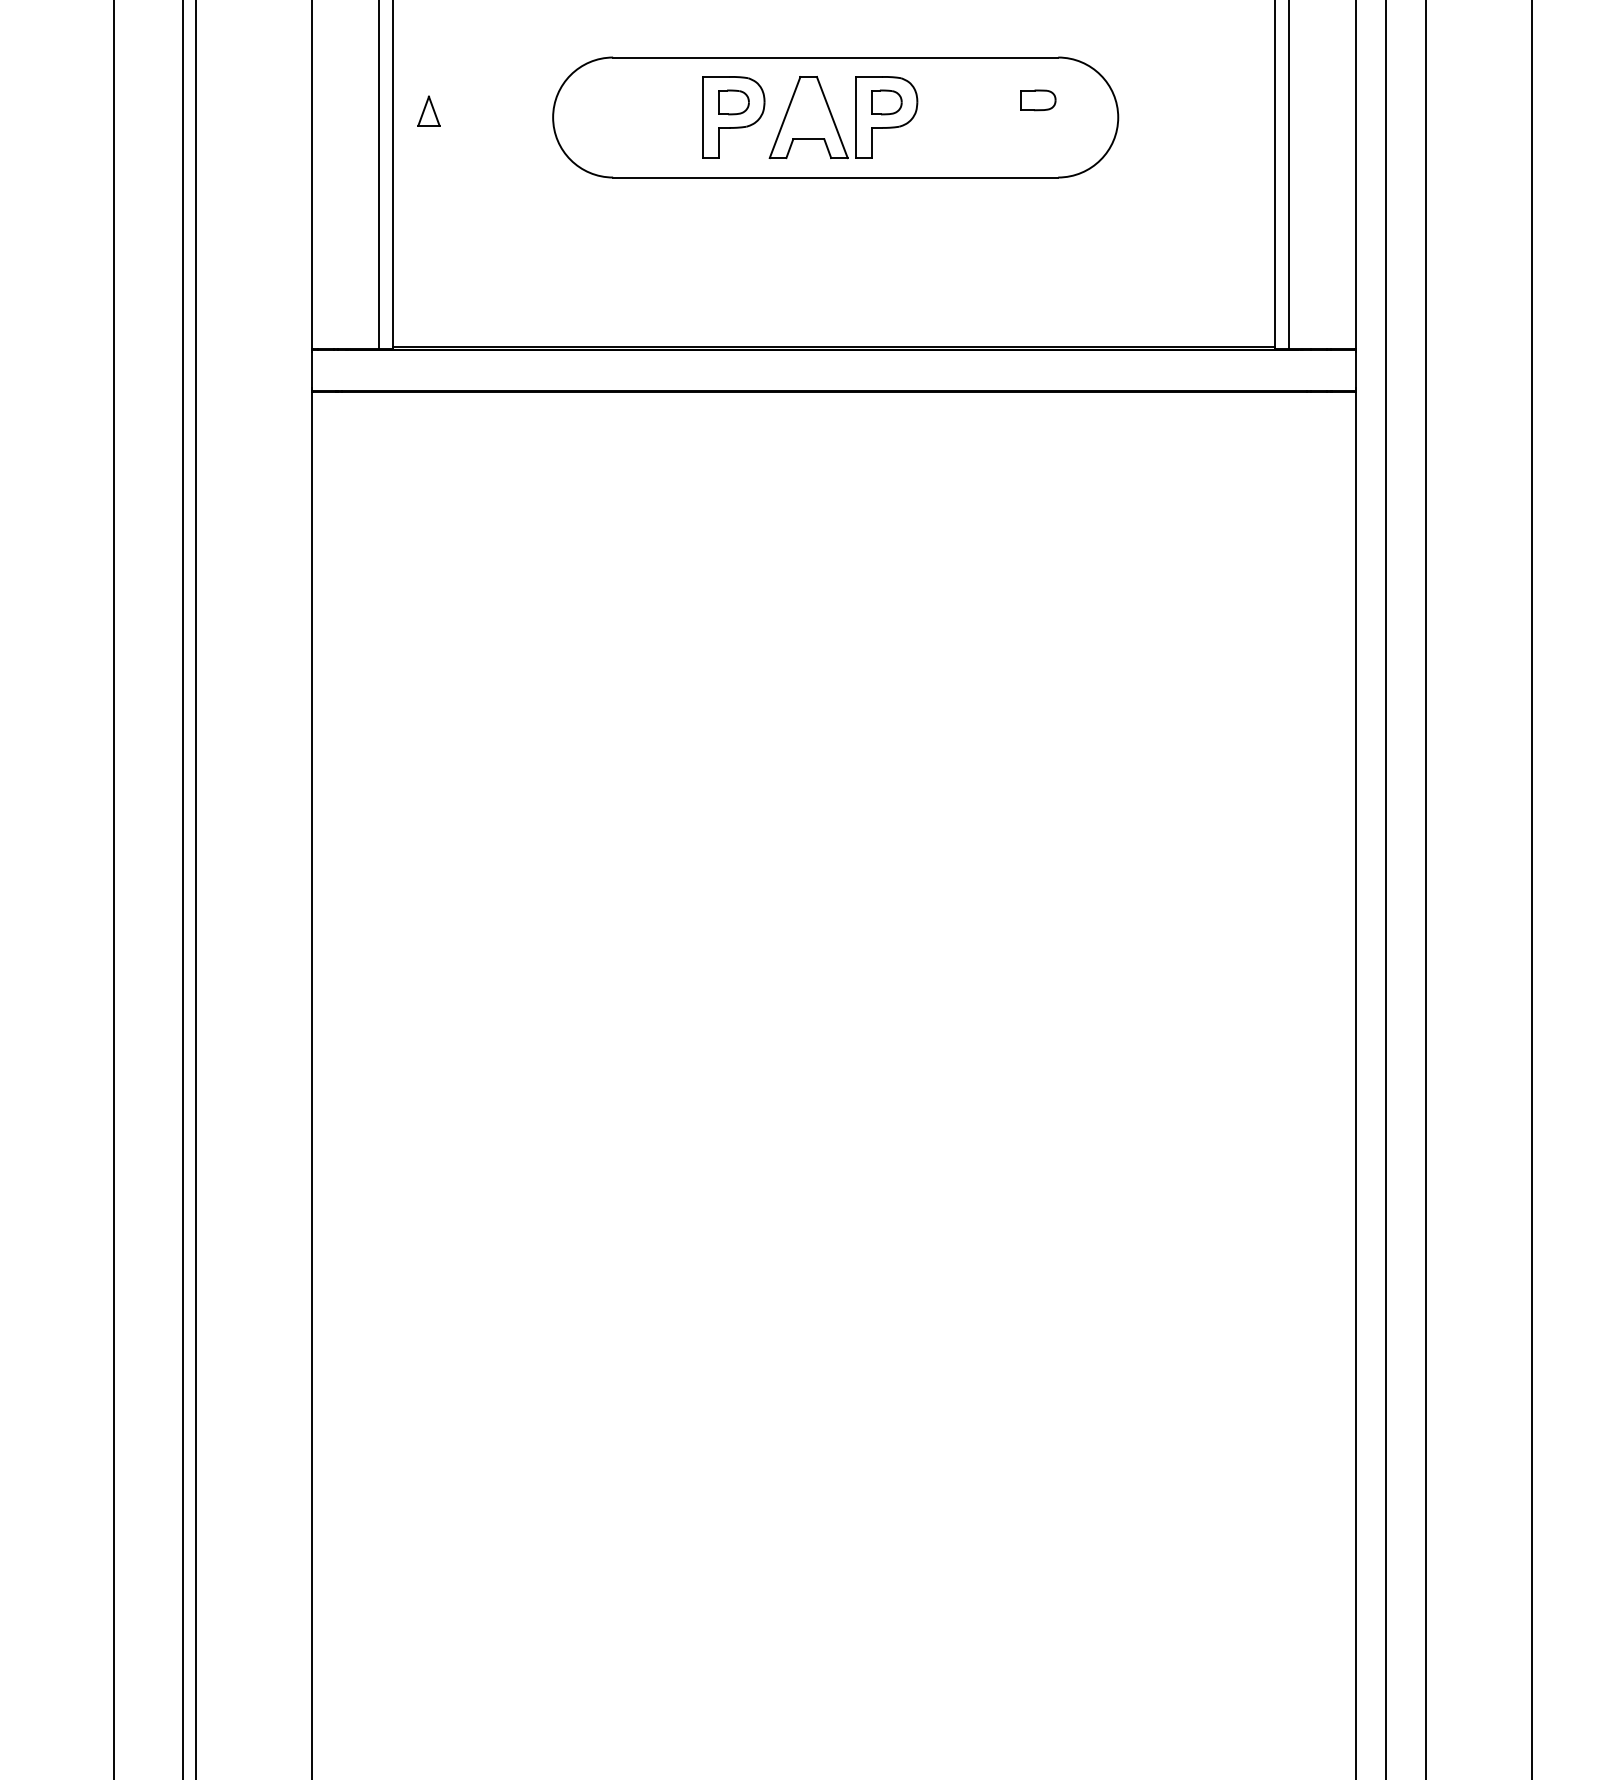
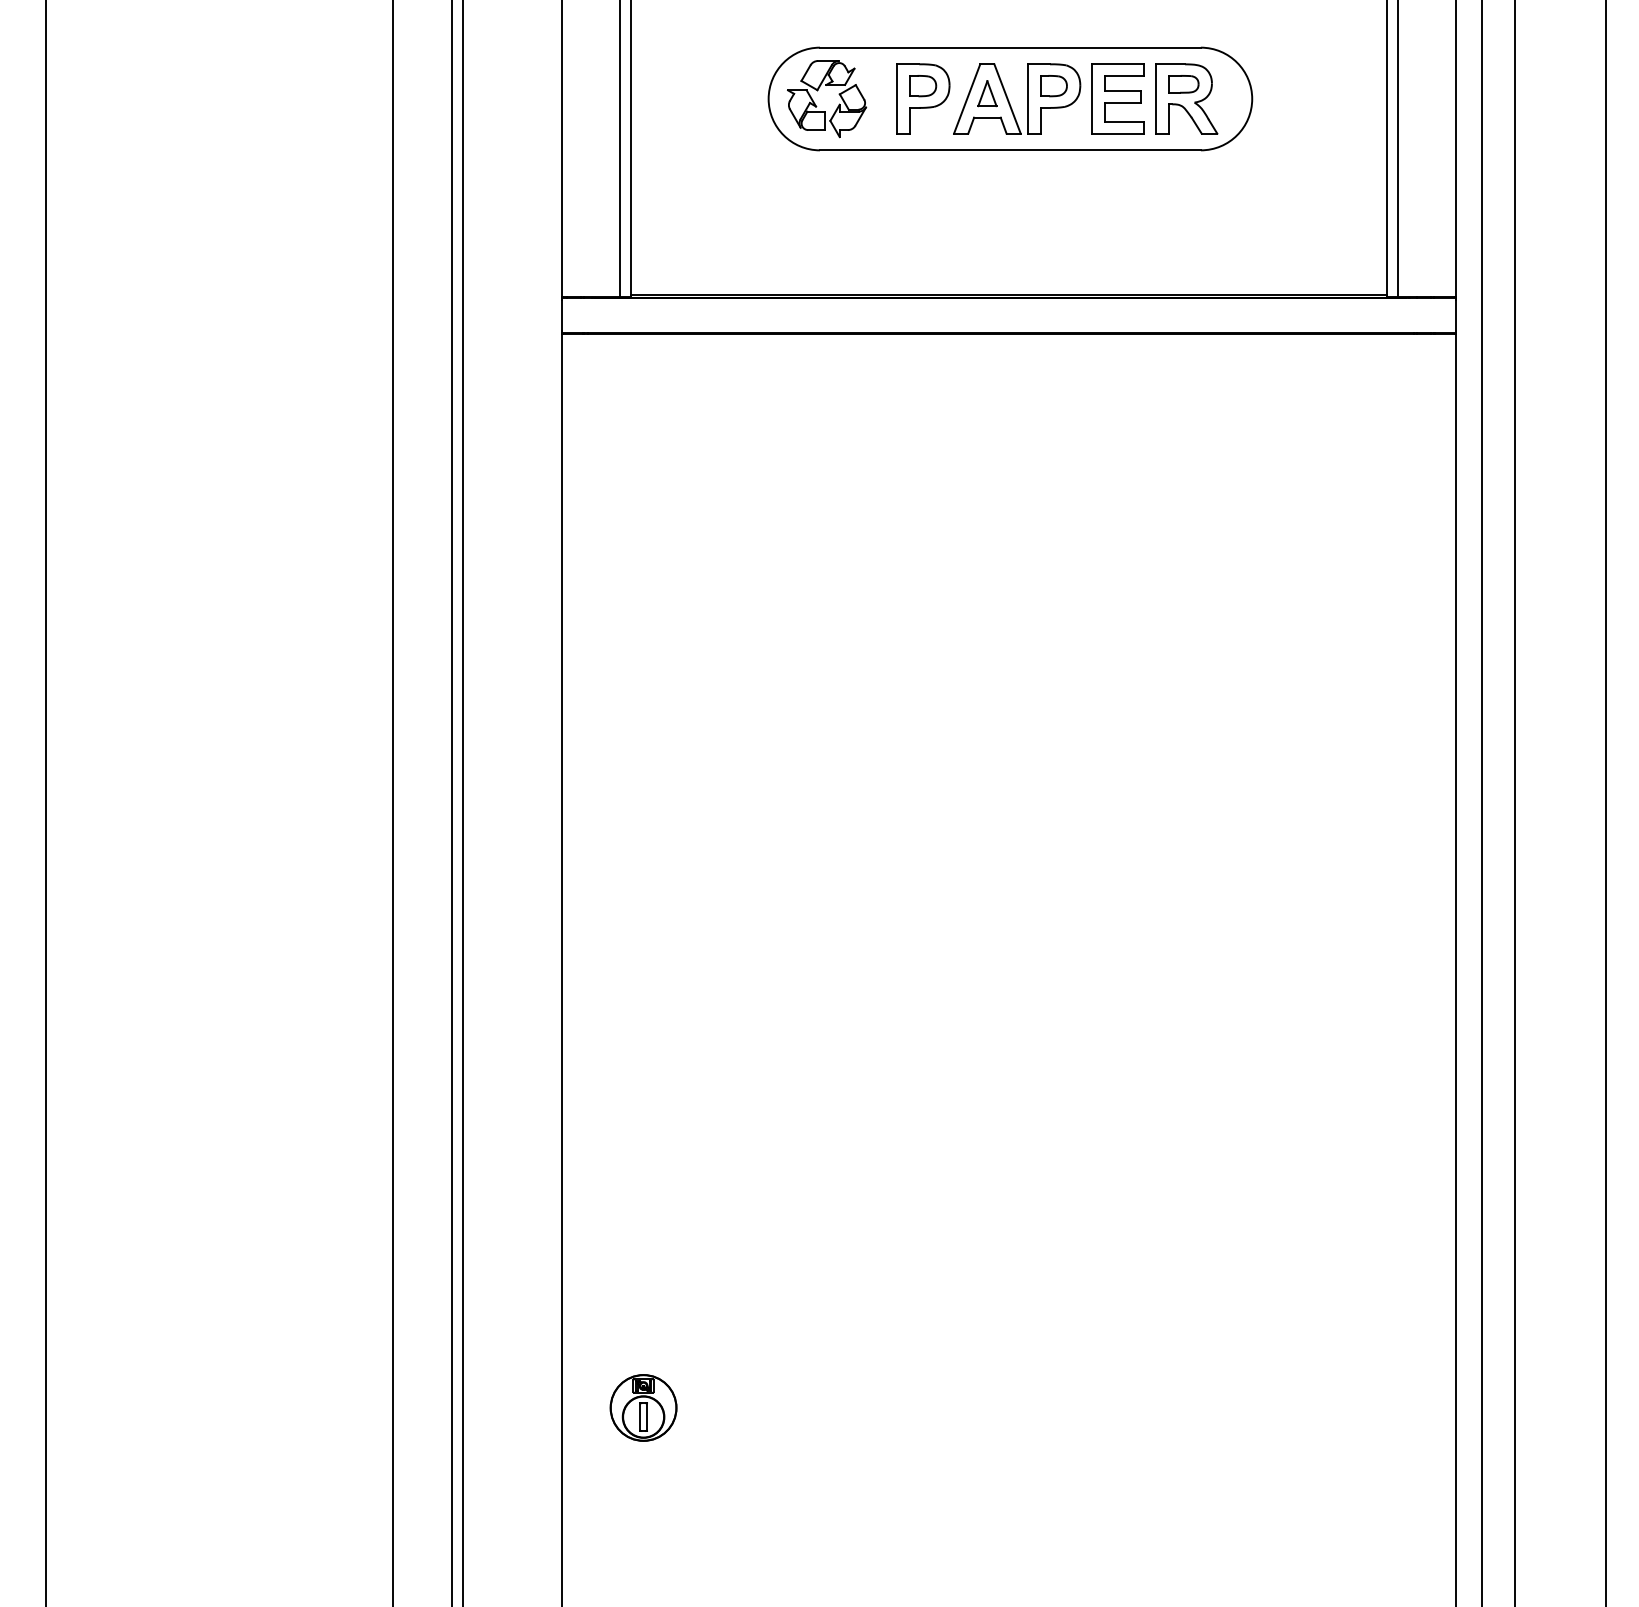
part: (429, 111) -> (987, 93), moved
part: (634, 112) -> (838, 94), added
part: (960, 116) -> (1117, 98), added
part: (1041, 116) -> (1186, 98), added
part: (406, 1646) -> (643, 1407), added

